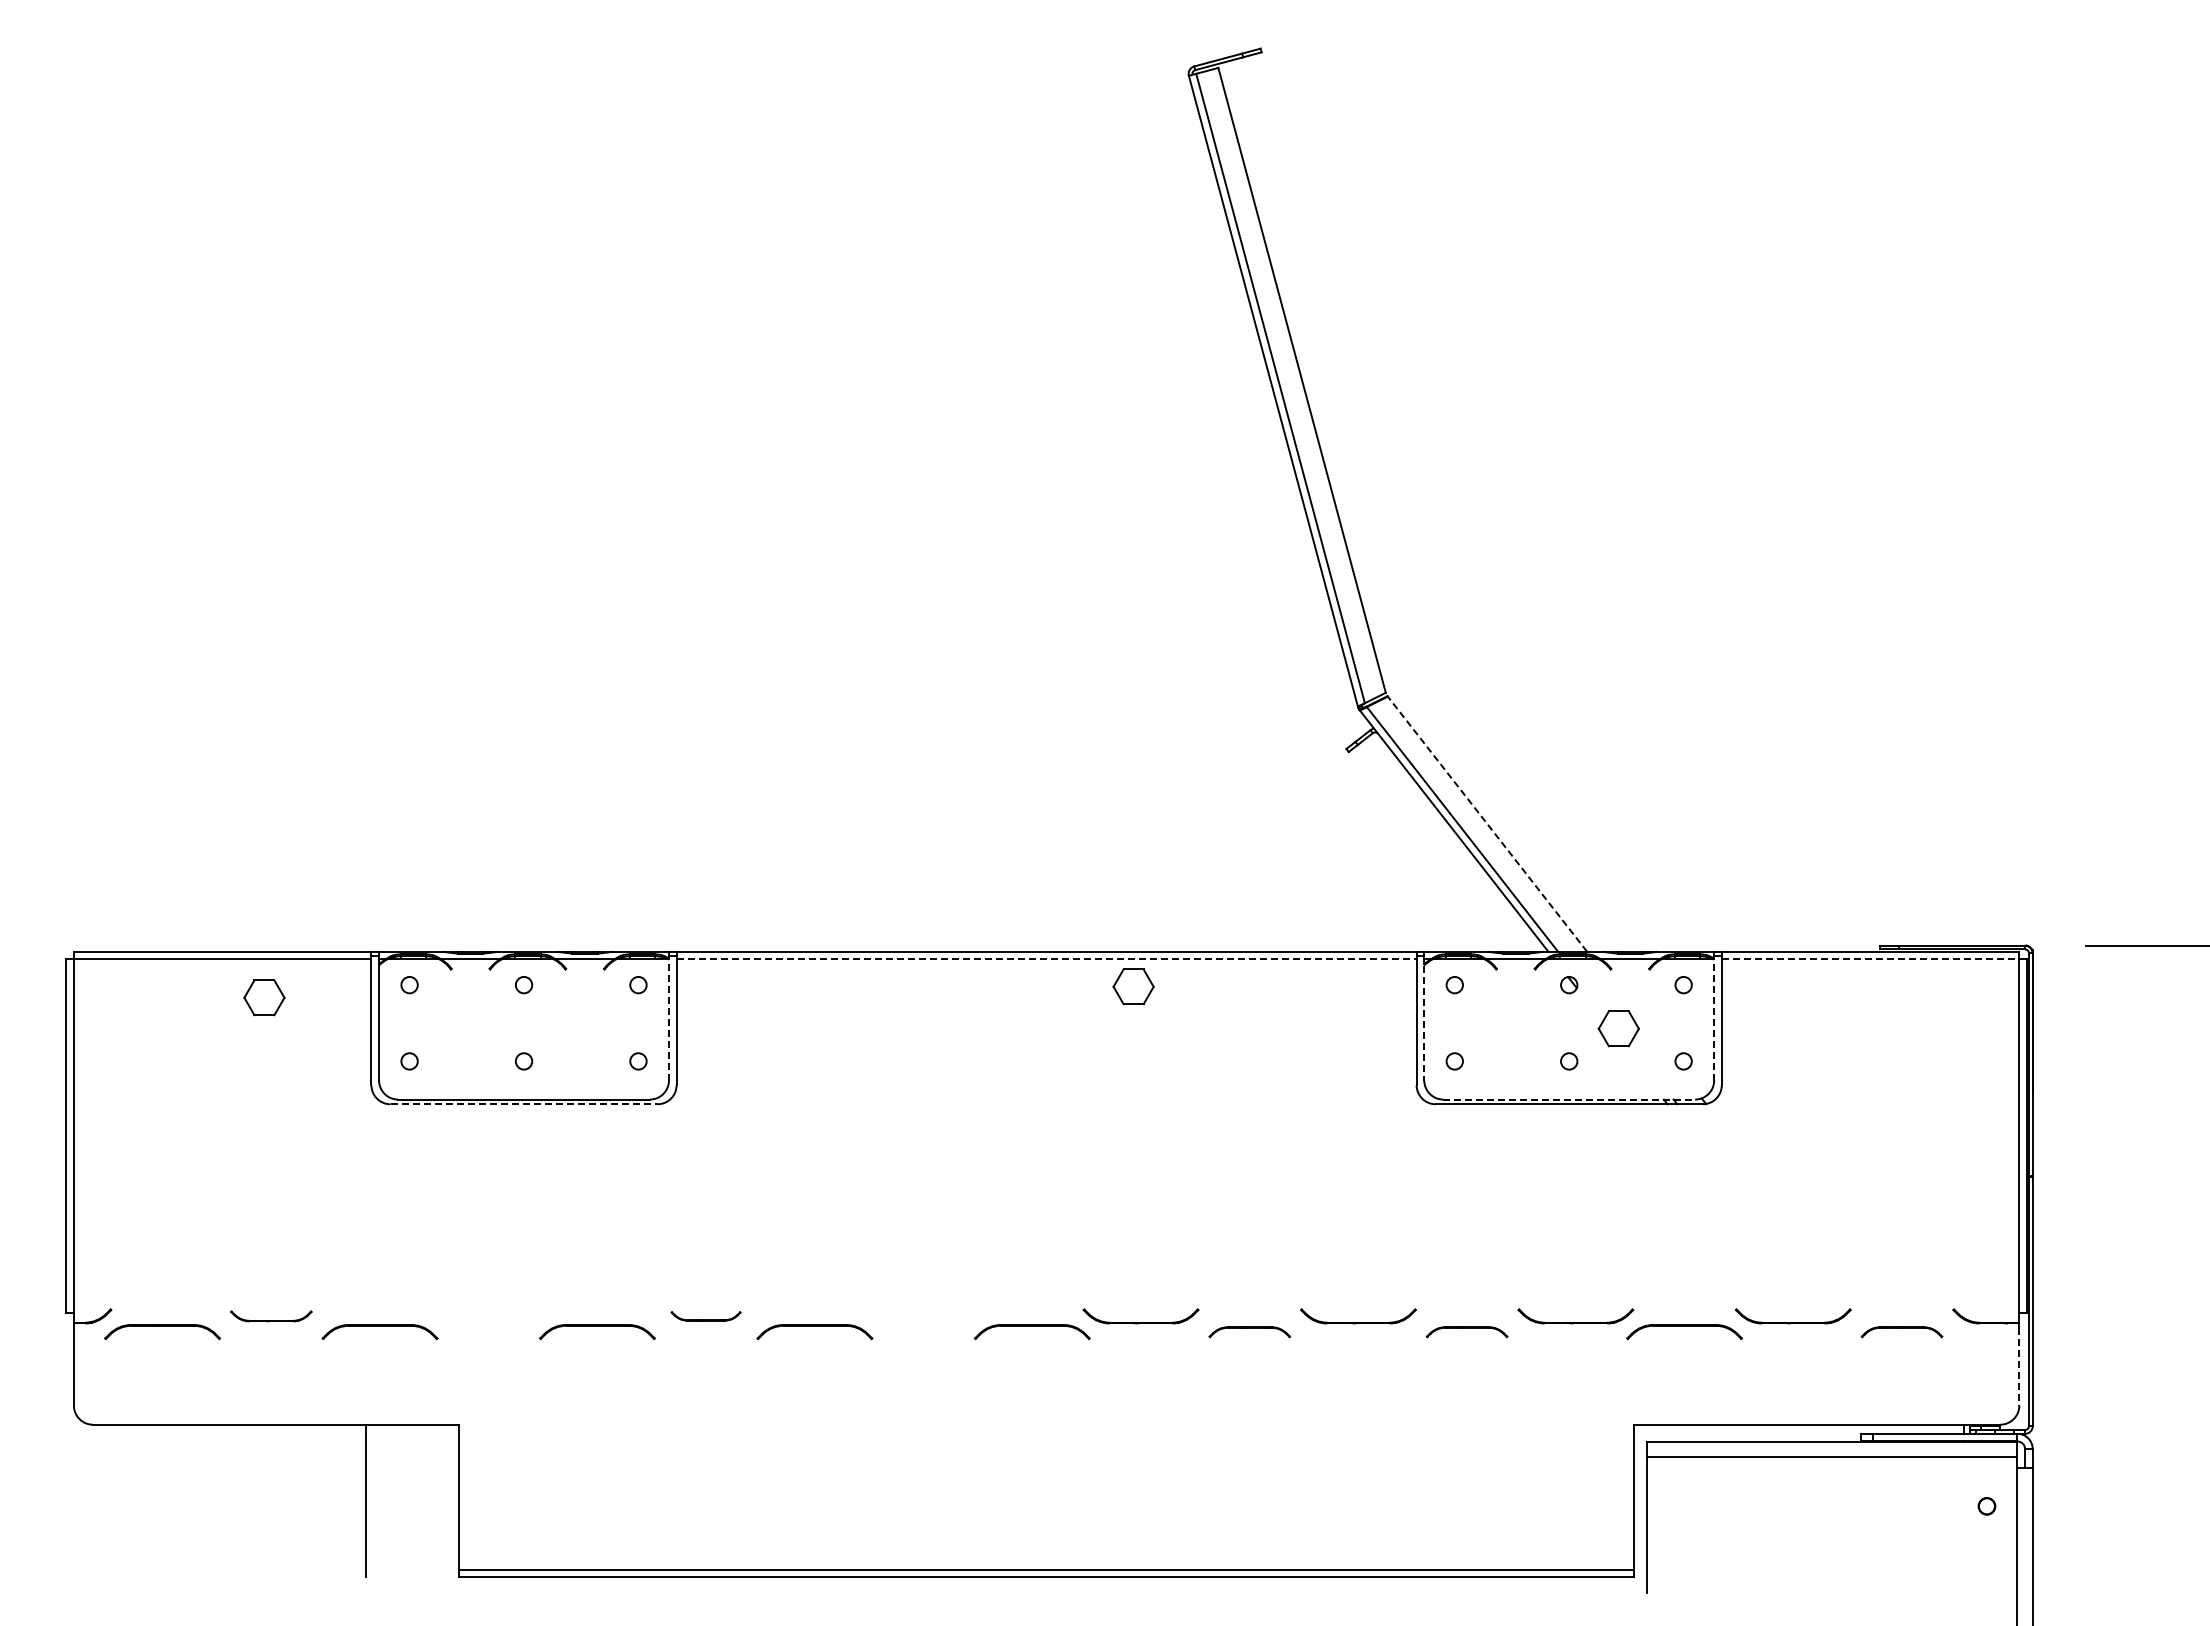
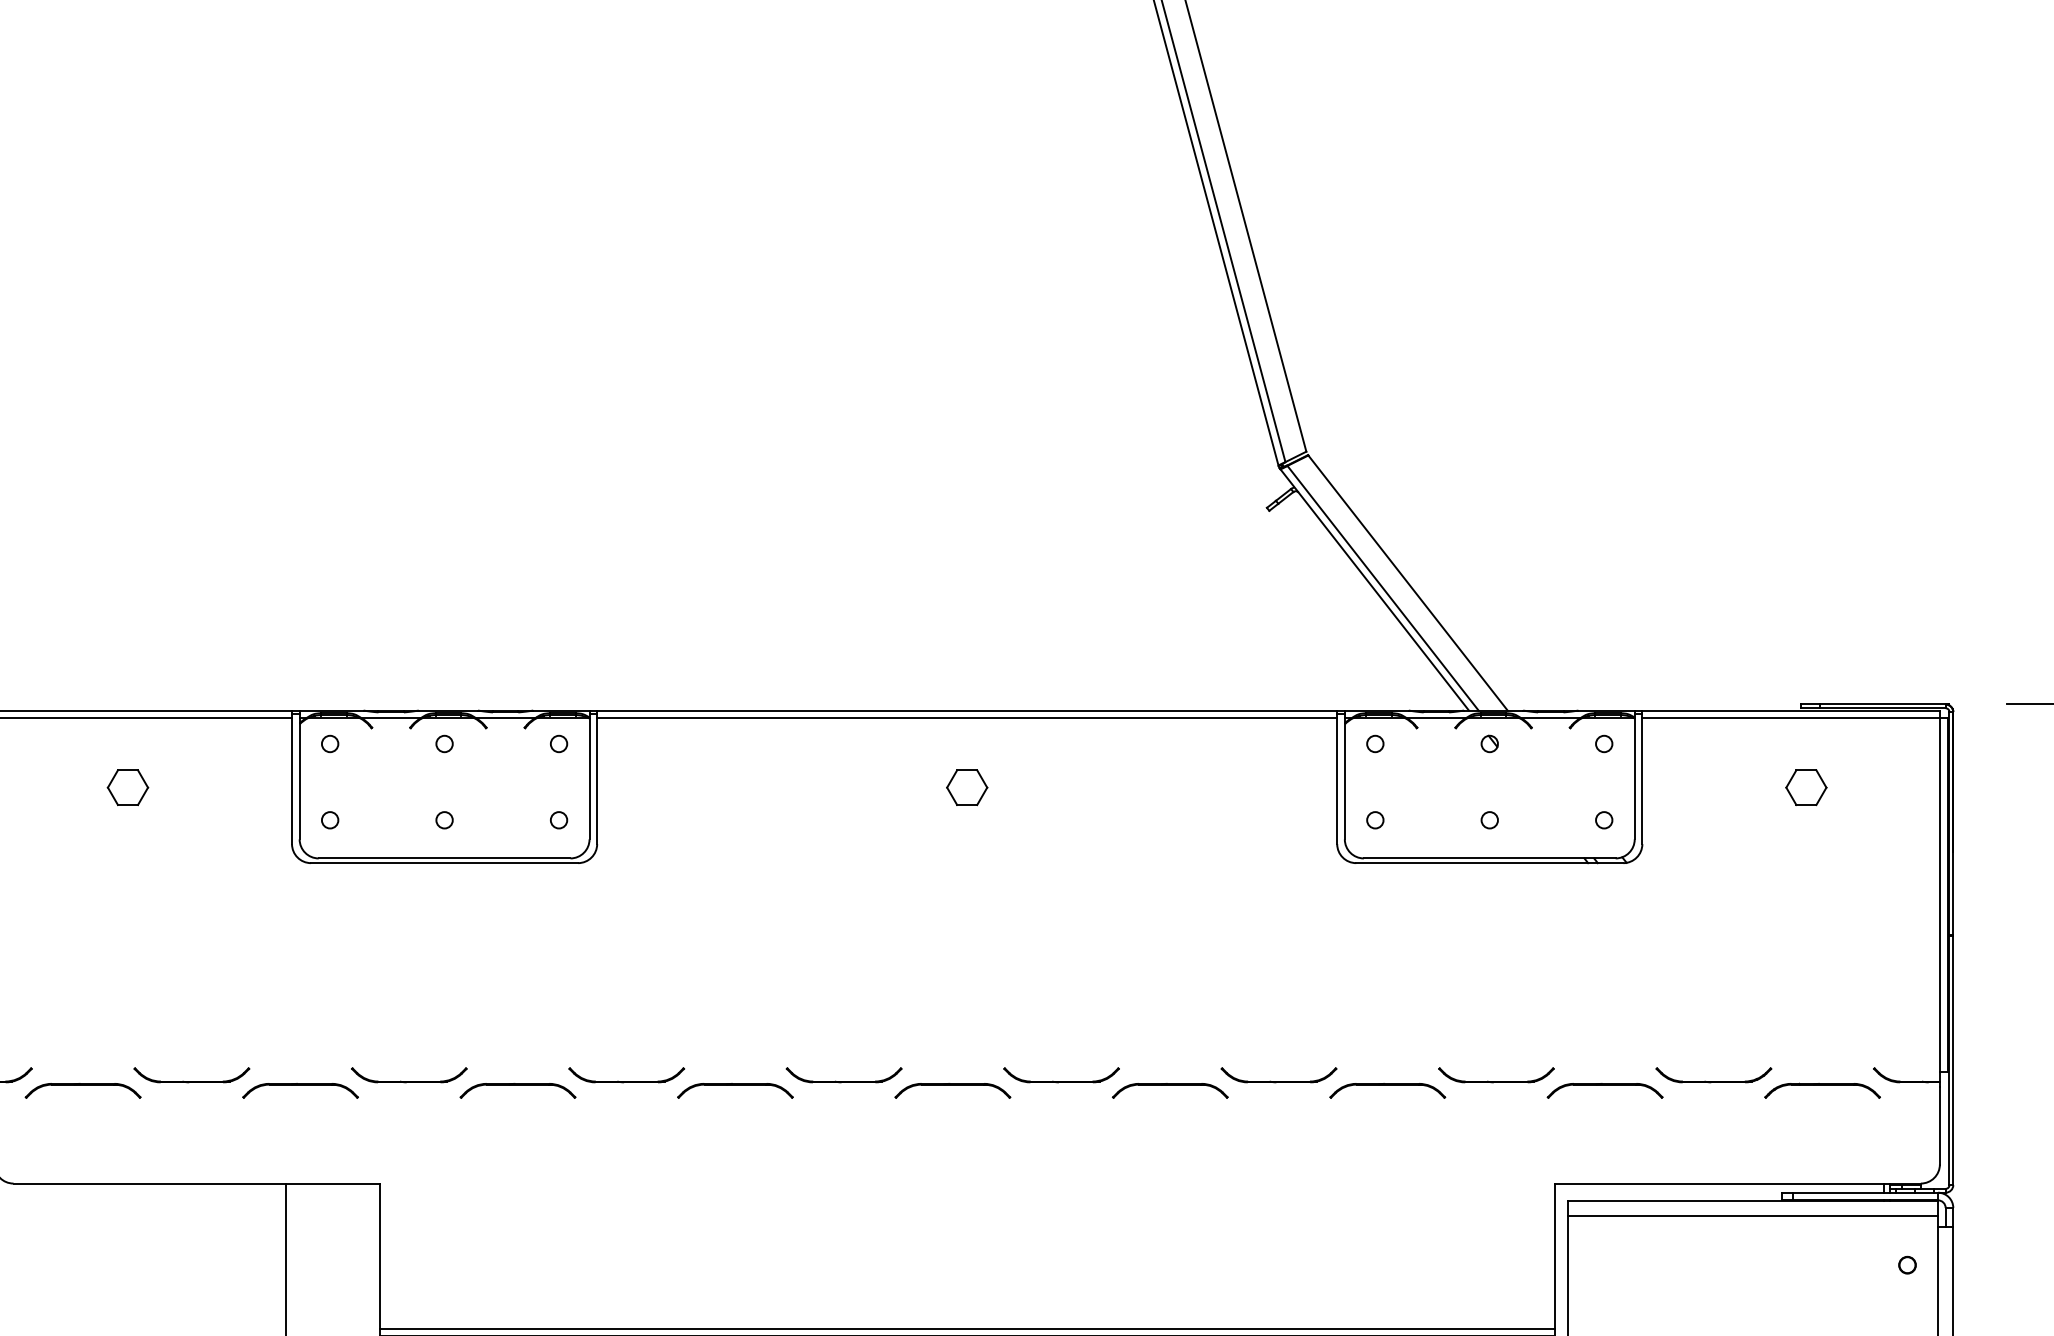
line: (1487, 824) -> (1408, 583), dashed -> solid
line: (1047, 959) -> (968, 718), dashed -> solid
line: (1870, 959) -> (1791, 718), dashed -> solid
part: (1133, 986) -> (967, 787), moved
part: (264, 997) -> (128, 787), moved
line: (668, 1019) -> (589, 778), dashed -> solid
line: (1714, 1019) -> (1635, 778), dashed -> solid
line: (1424, 1023) -> (1345, 782), dashed -> solid
part: (1618, 1028) -> (1806, 787), moved
line: (1569, 1099) -> (1490, 858), dashed -> solid
line: (524, 1104) -> (445, 863), dashed -> solid
part: (271, 1316) -> (192, 1075), size x1.43
part: (488, 1316) -> (409, 1075), added
part: (705, 1316) -> (626, 1075), size x1.67
part: (923, 1316) -> (844, 1075), added
part: (1249, 1332) -> (1170, 1091), size x1.43
part: (1466, 1332) -> (1387, 1091), size x1.43
part: (1901, 1332) -> (1822, 1091), size x1.43
line: (2019, 1367) -> (1940, 1126), dashed -> solid

